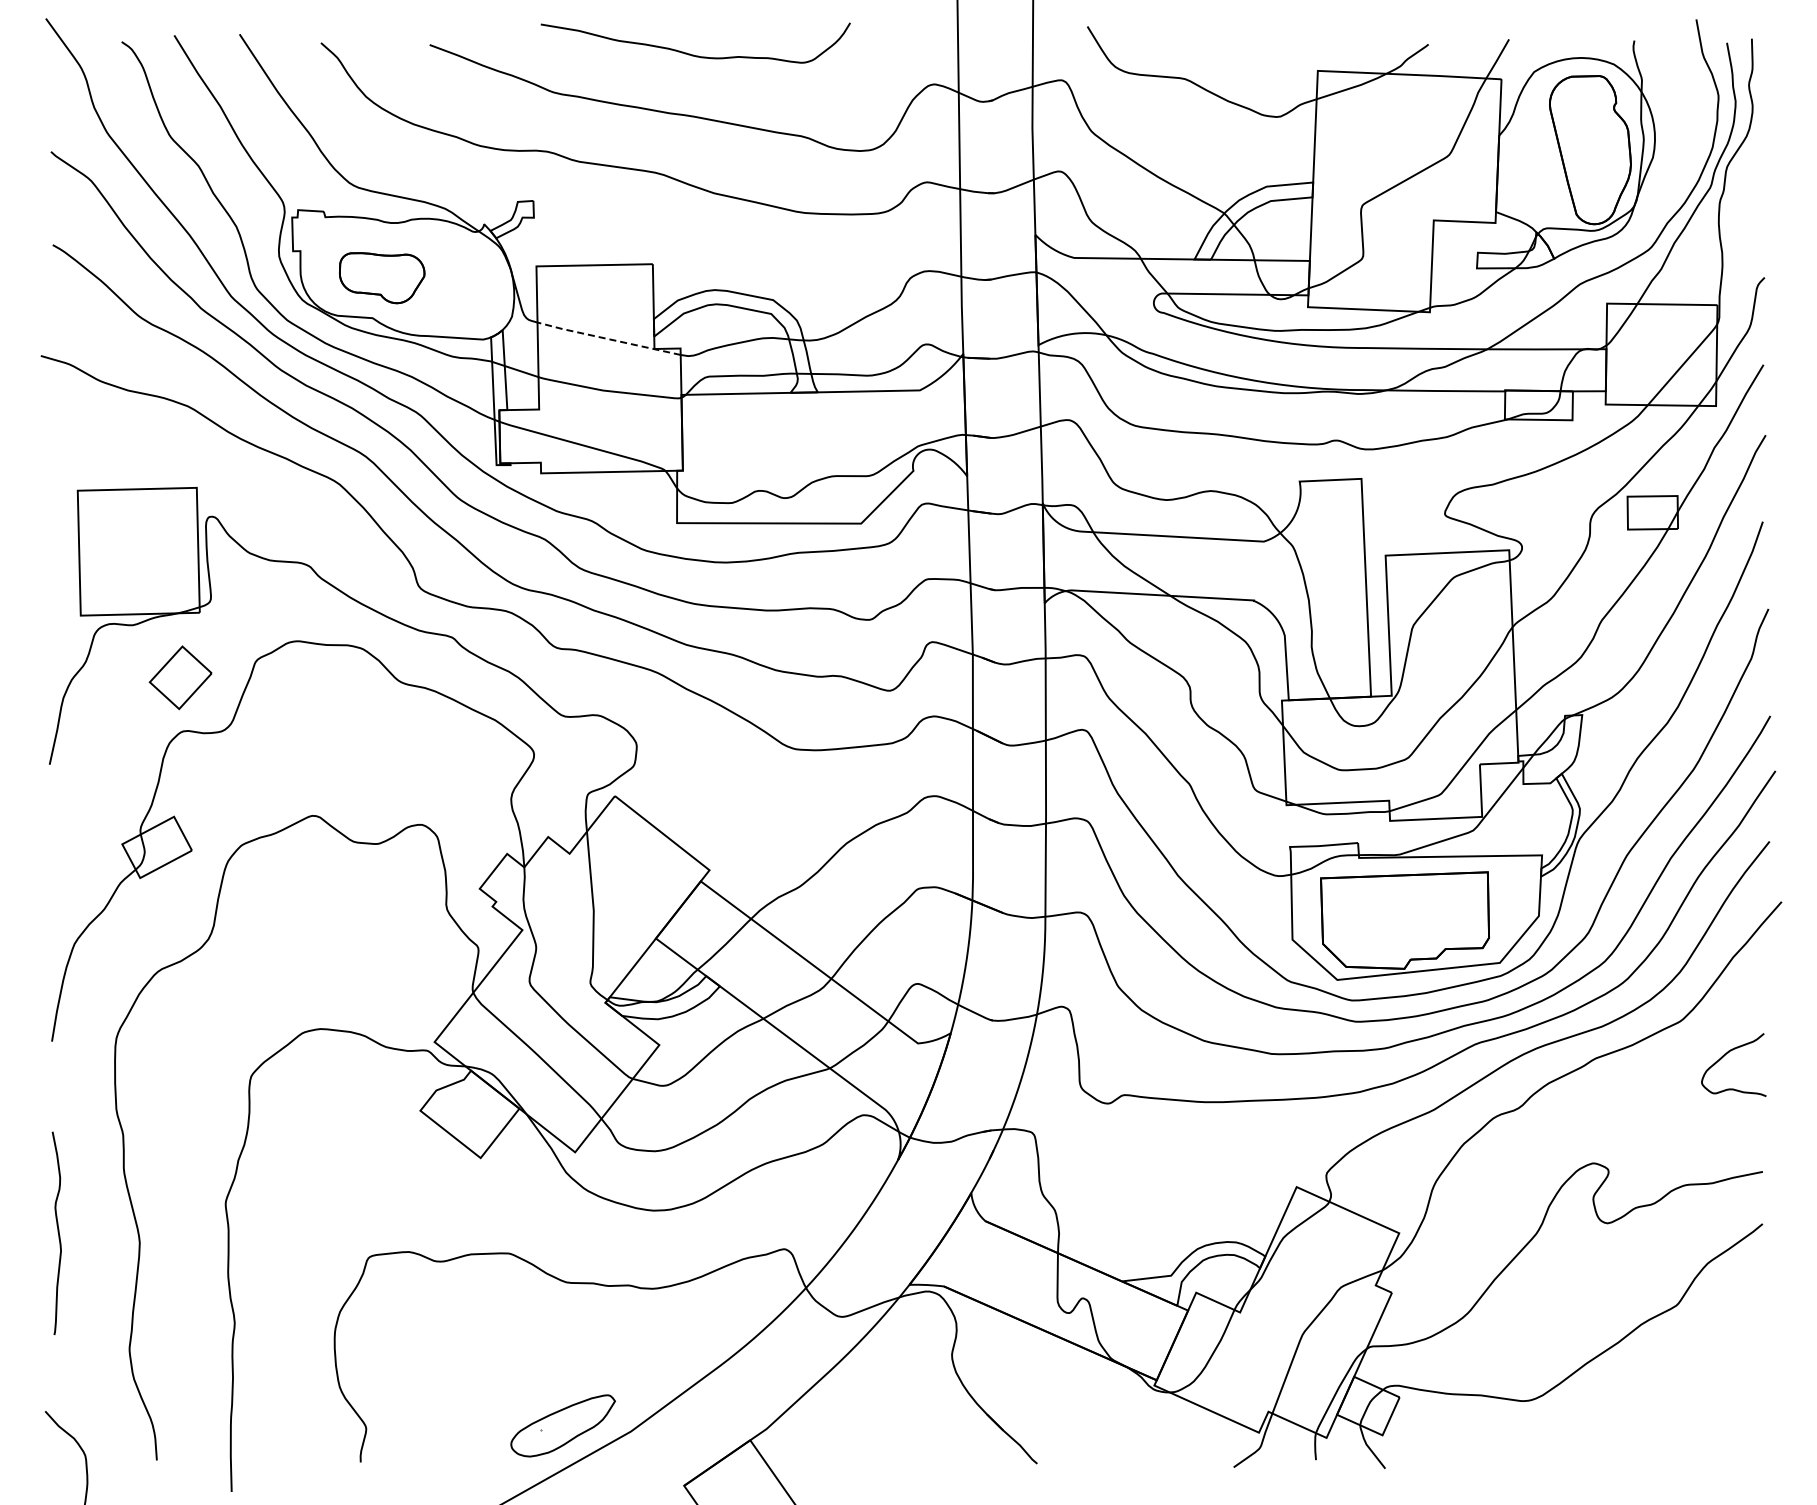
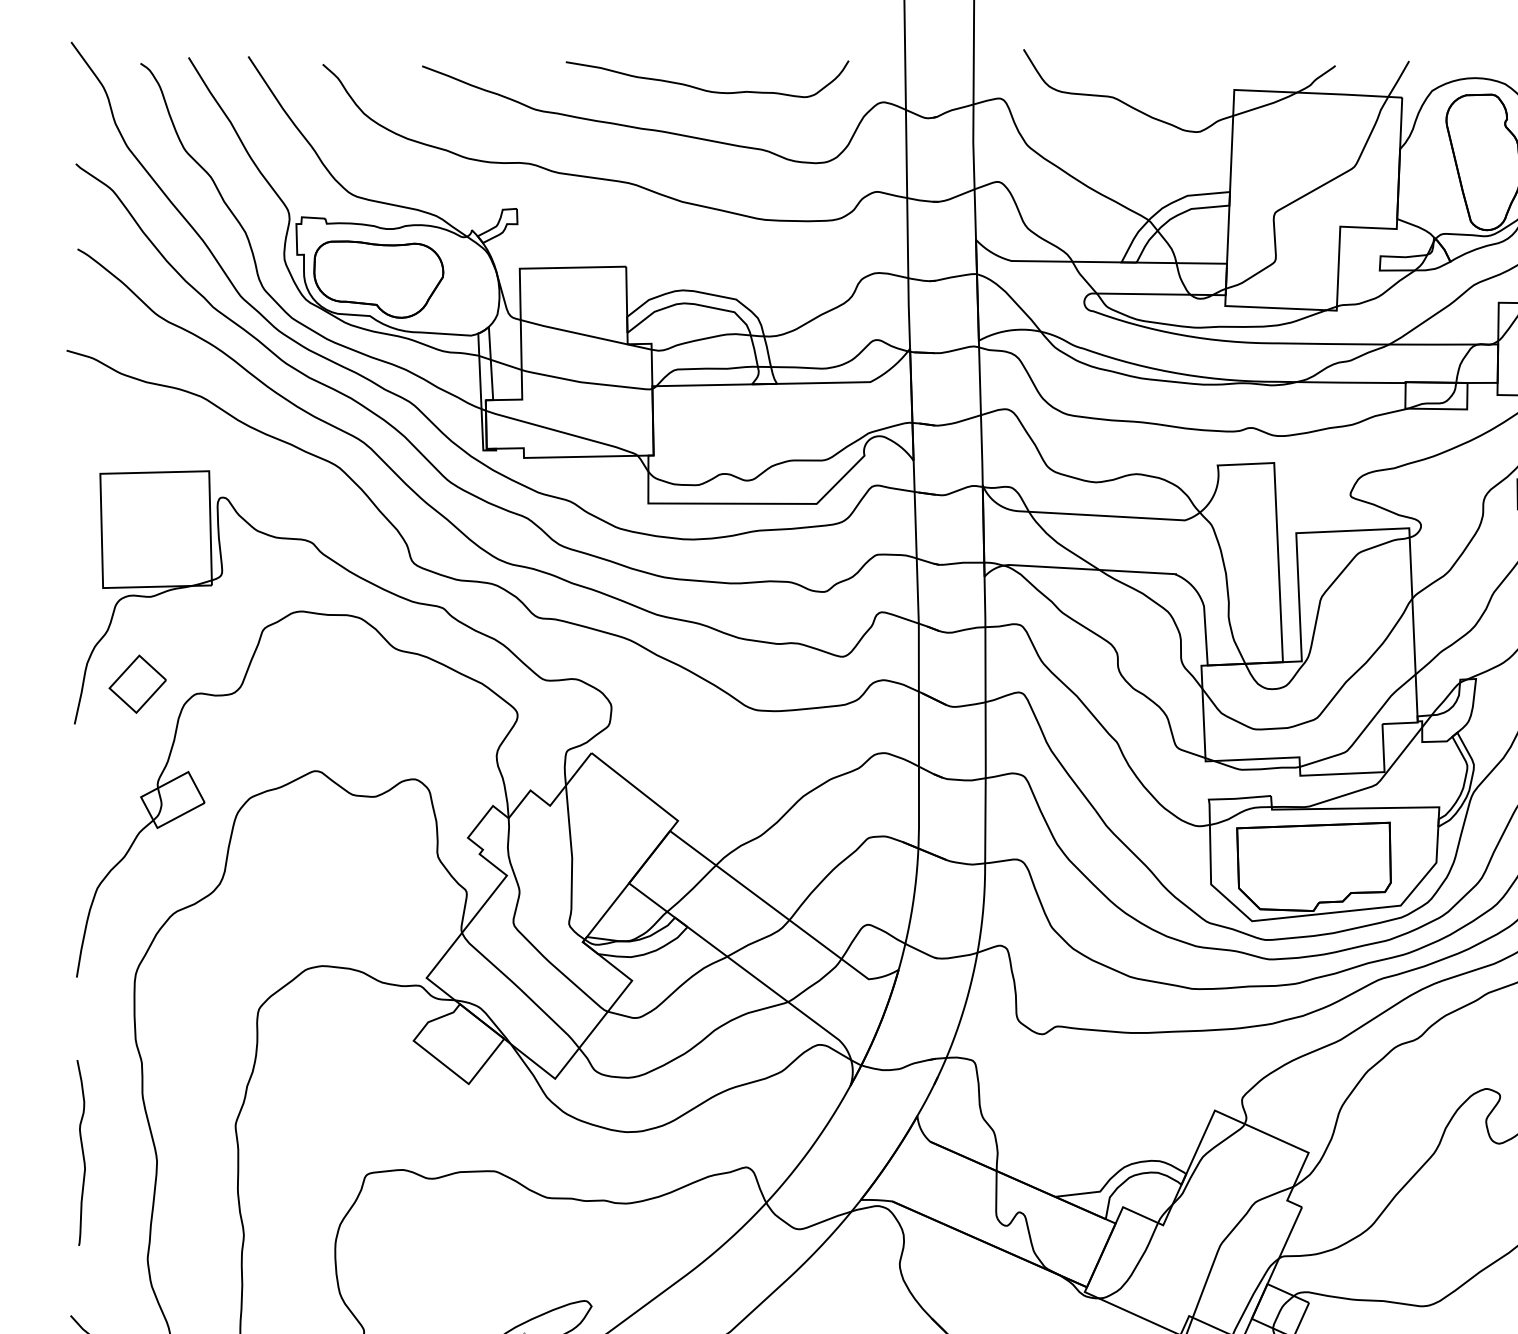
curve: (690, 53) -> (702, 88), moved
part: (381, 277) -> (378, 278), size x1.67
line: (608, 339) -> (585, 335), dashed -> solid
part: (180, 677) -> (137, 683), moved

